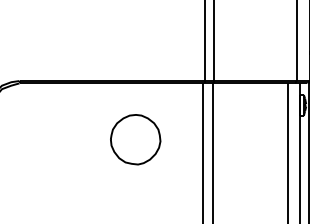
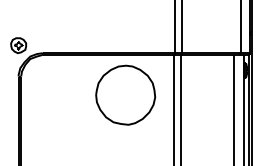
part: (135, 138) -> (125, 94), size x1.67

